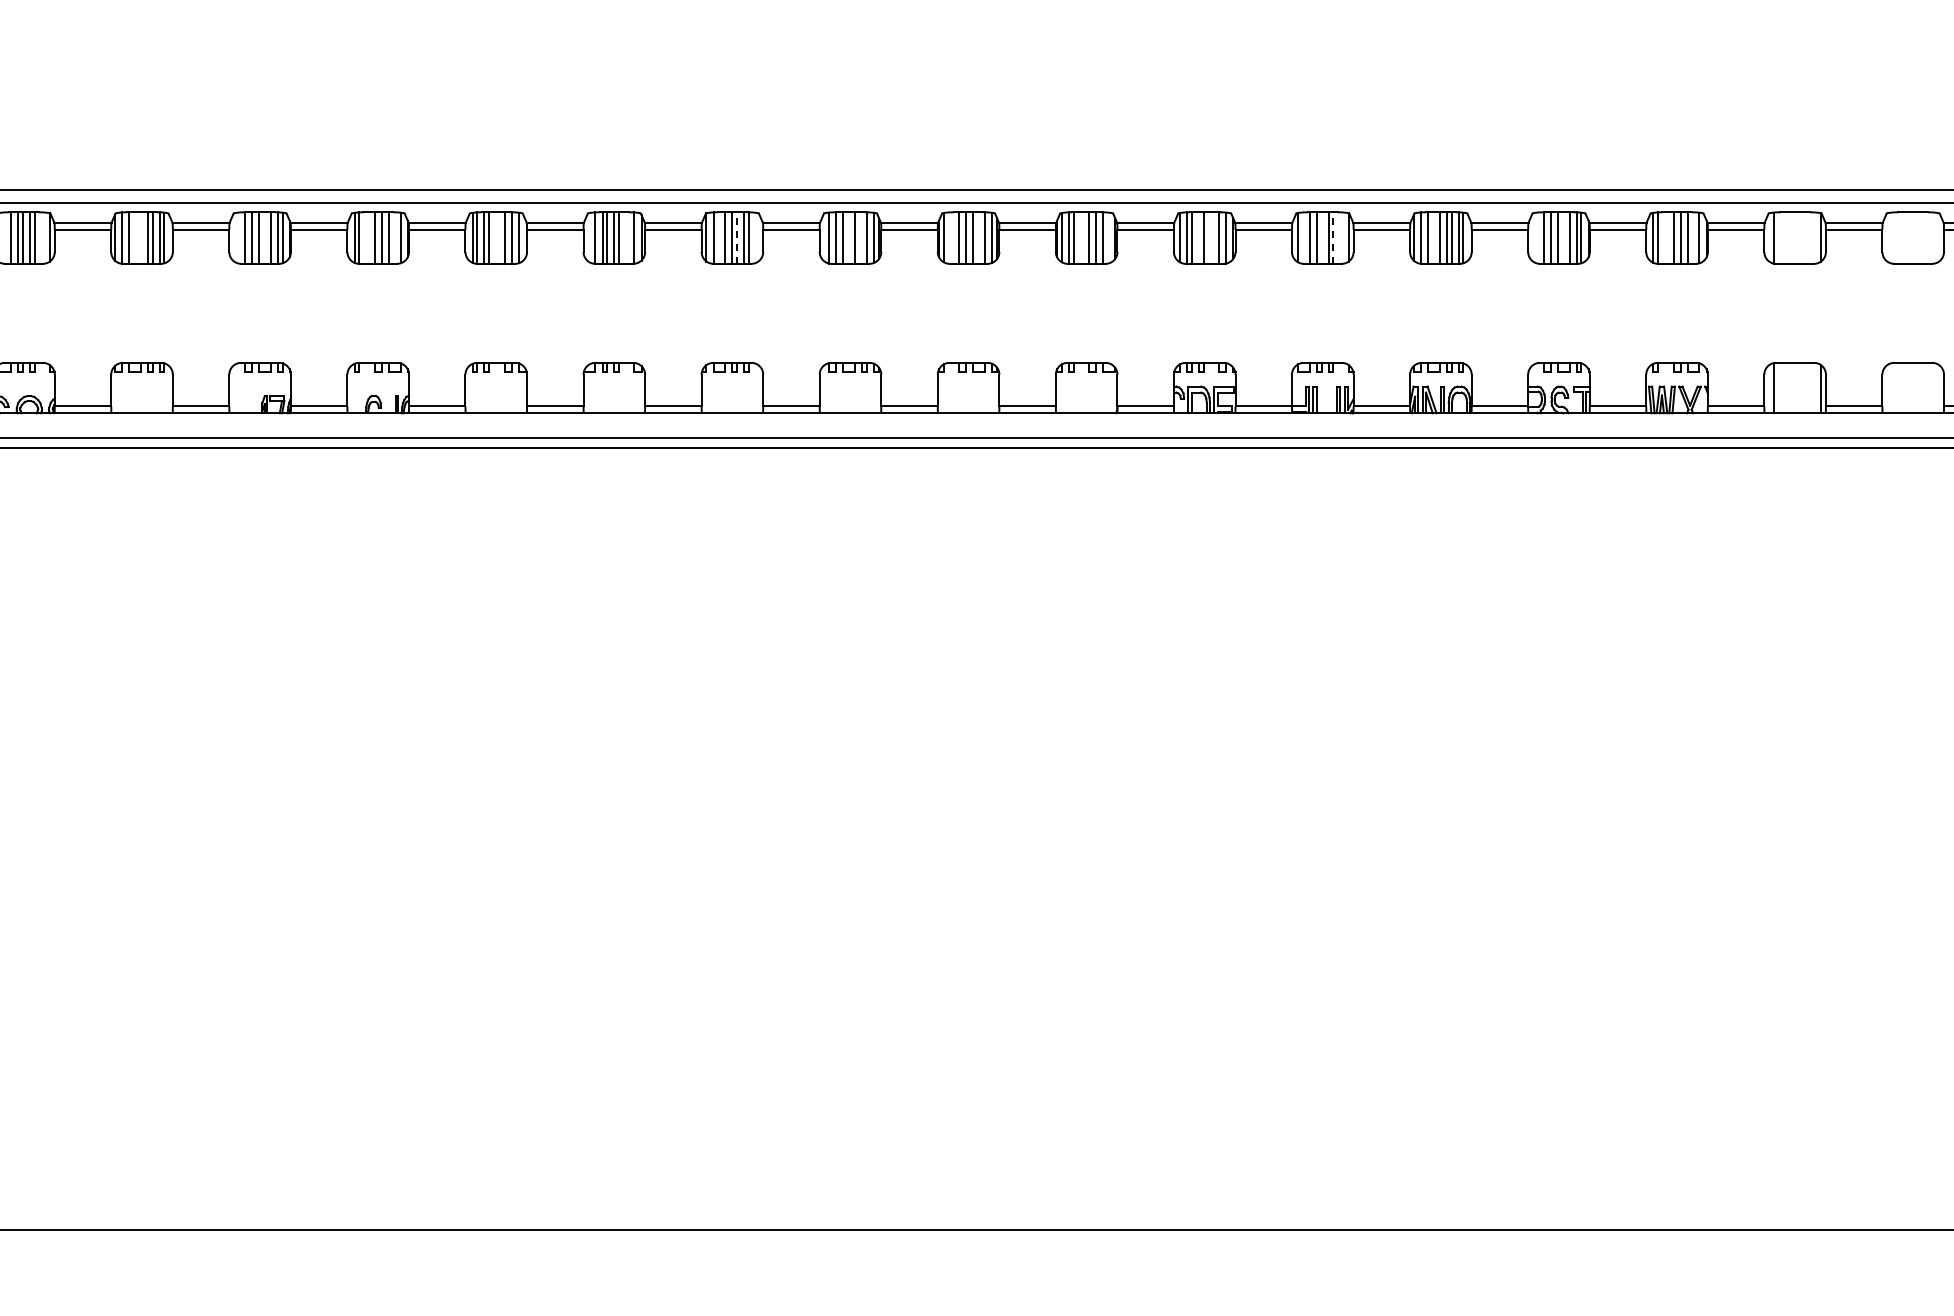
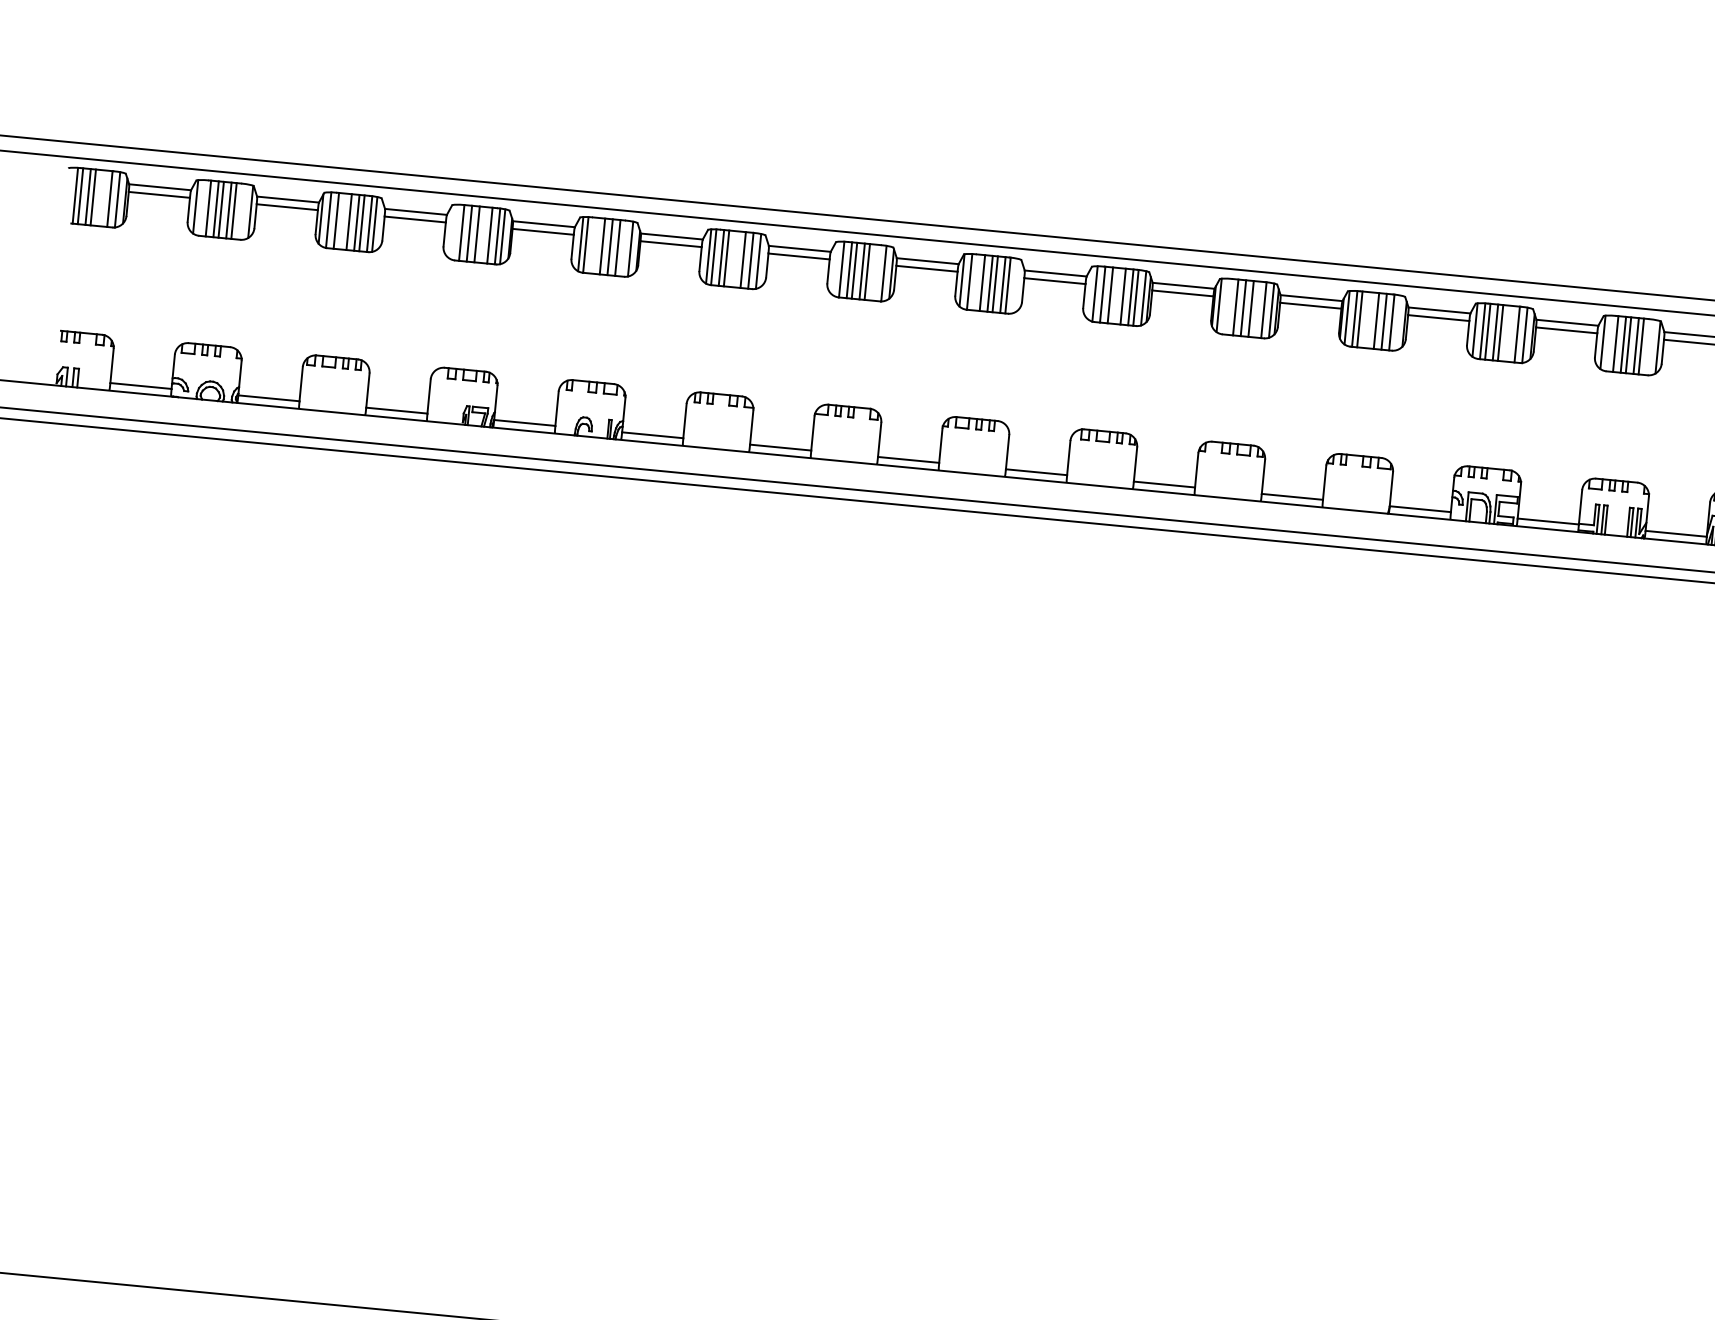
line: (140, 237) -> (348, 221), added
line: (862, 237) -> (1131, 296), added
line: (1198, 237) -> (1495, 331), added
line: (1321, 237) -> (1628, 344), added
line: (737, 238) -> (995, 284), dashed -> solid
line: (1333, 238) -> (1641, 346), dashed -> solid

